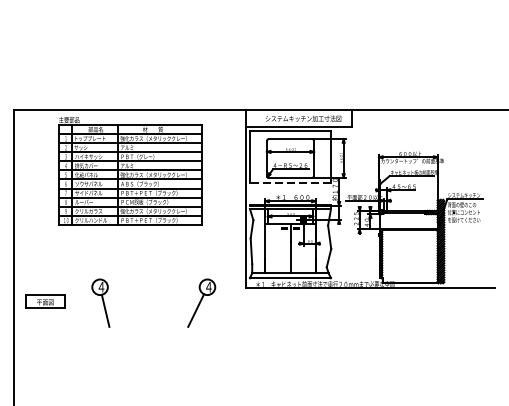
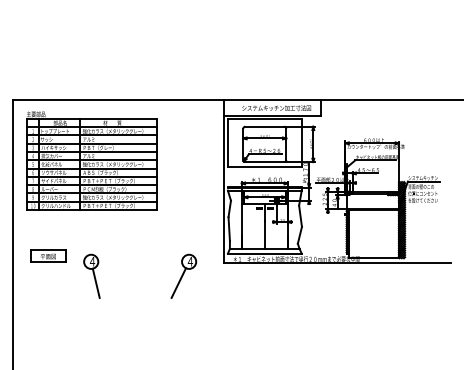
part: (130, 170) -> (91, 160), moved
line: (290, 182) -> (264, 166), dashed -> solid
part: (45, 301) -> (48, 255), moved

